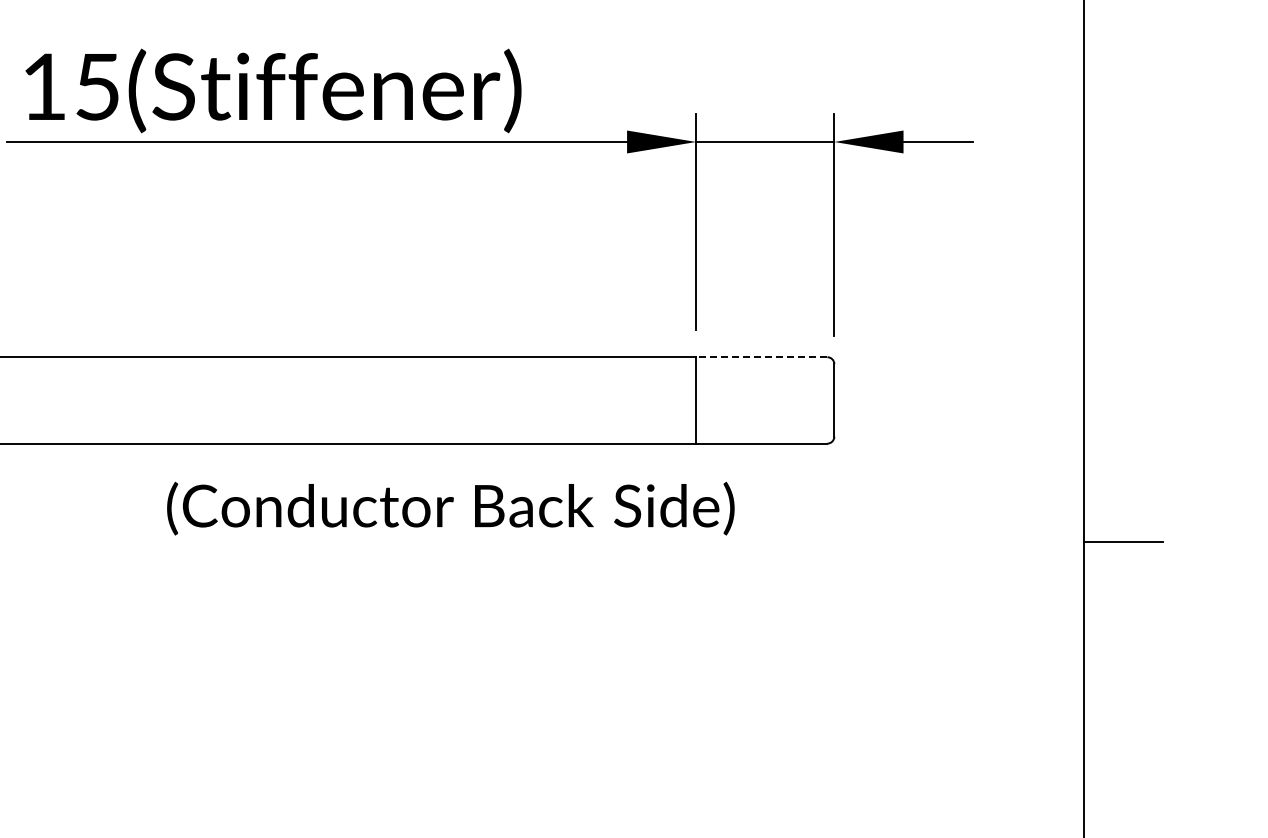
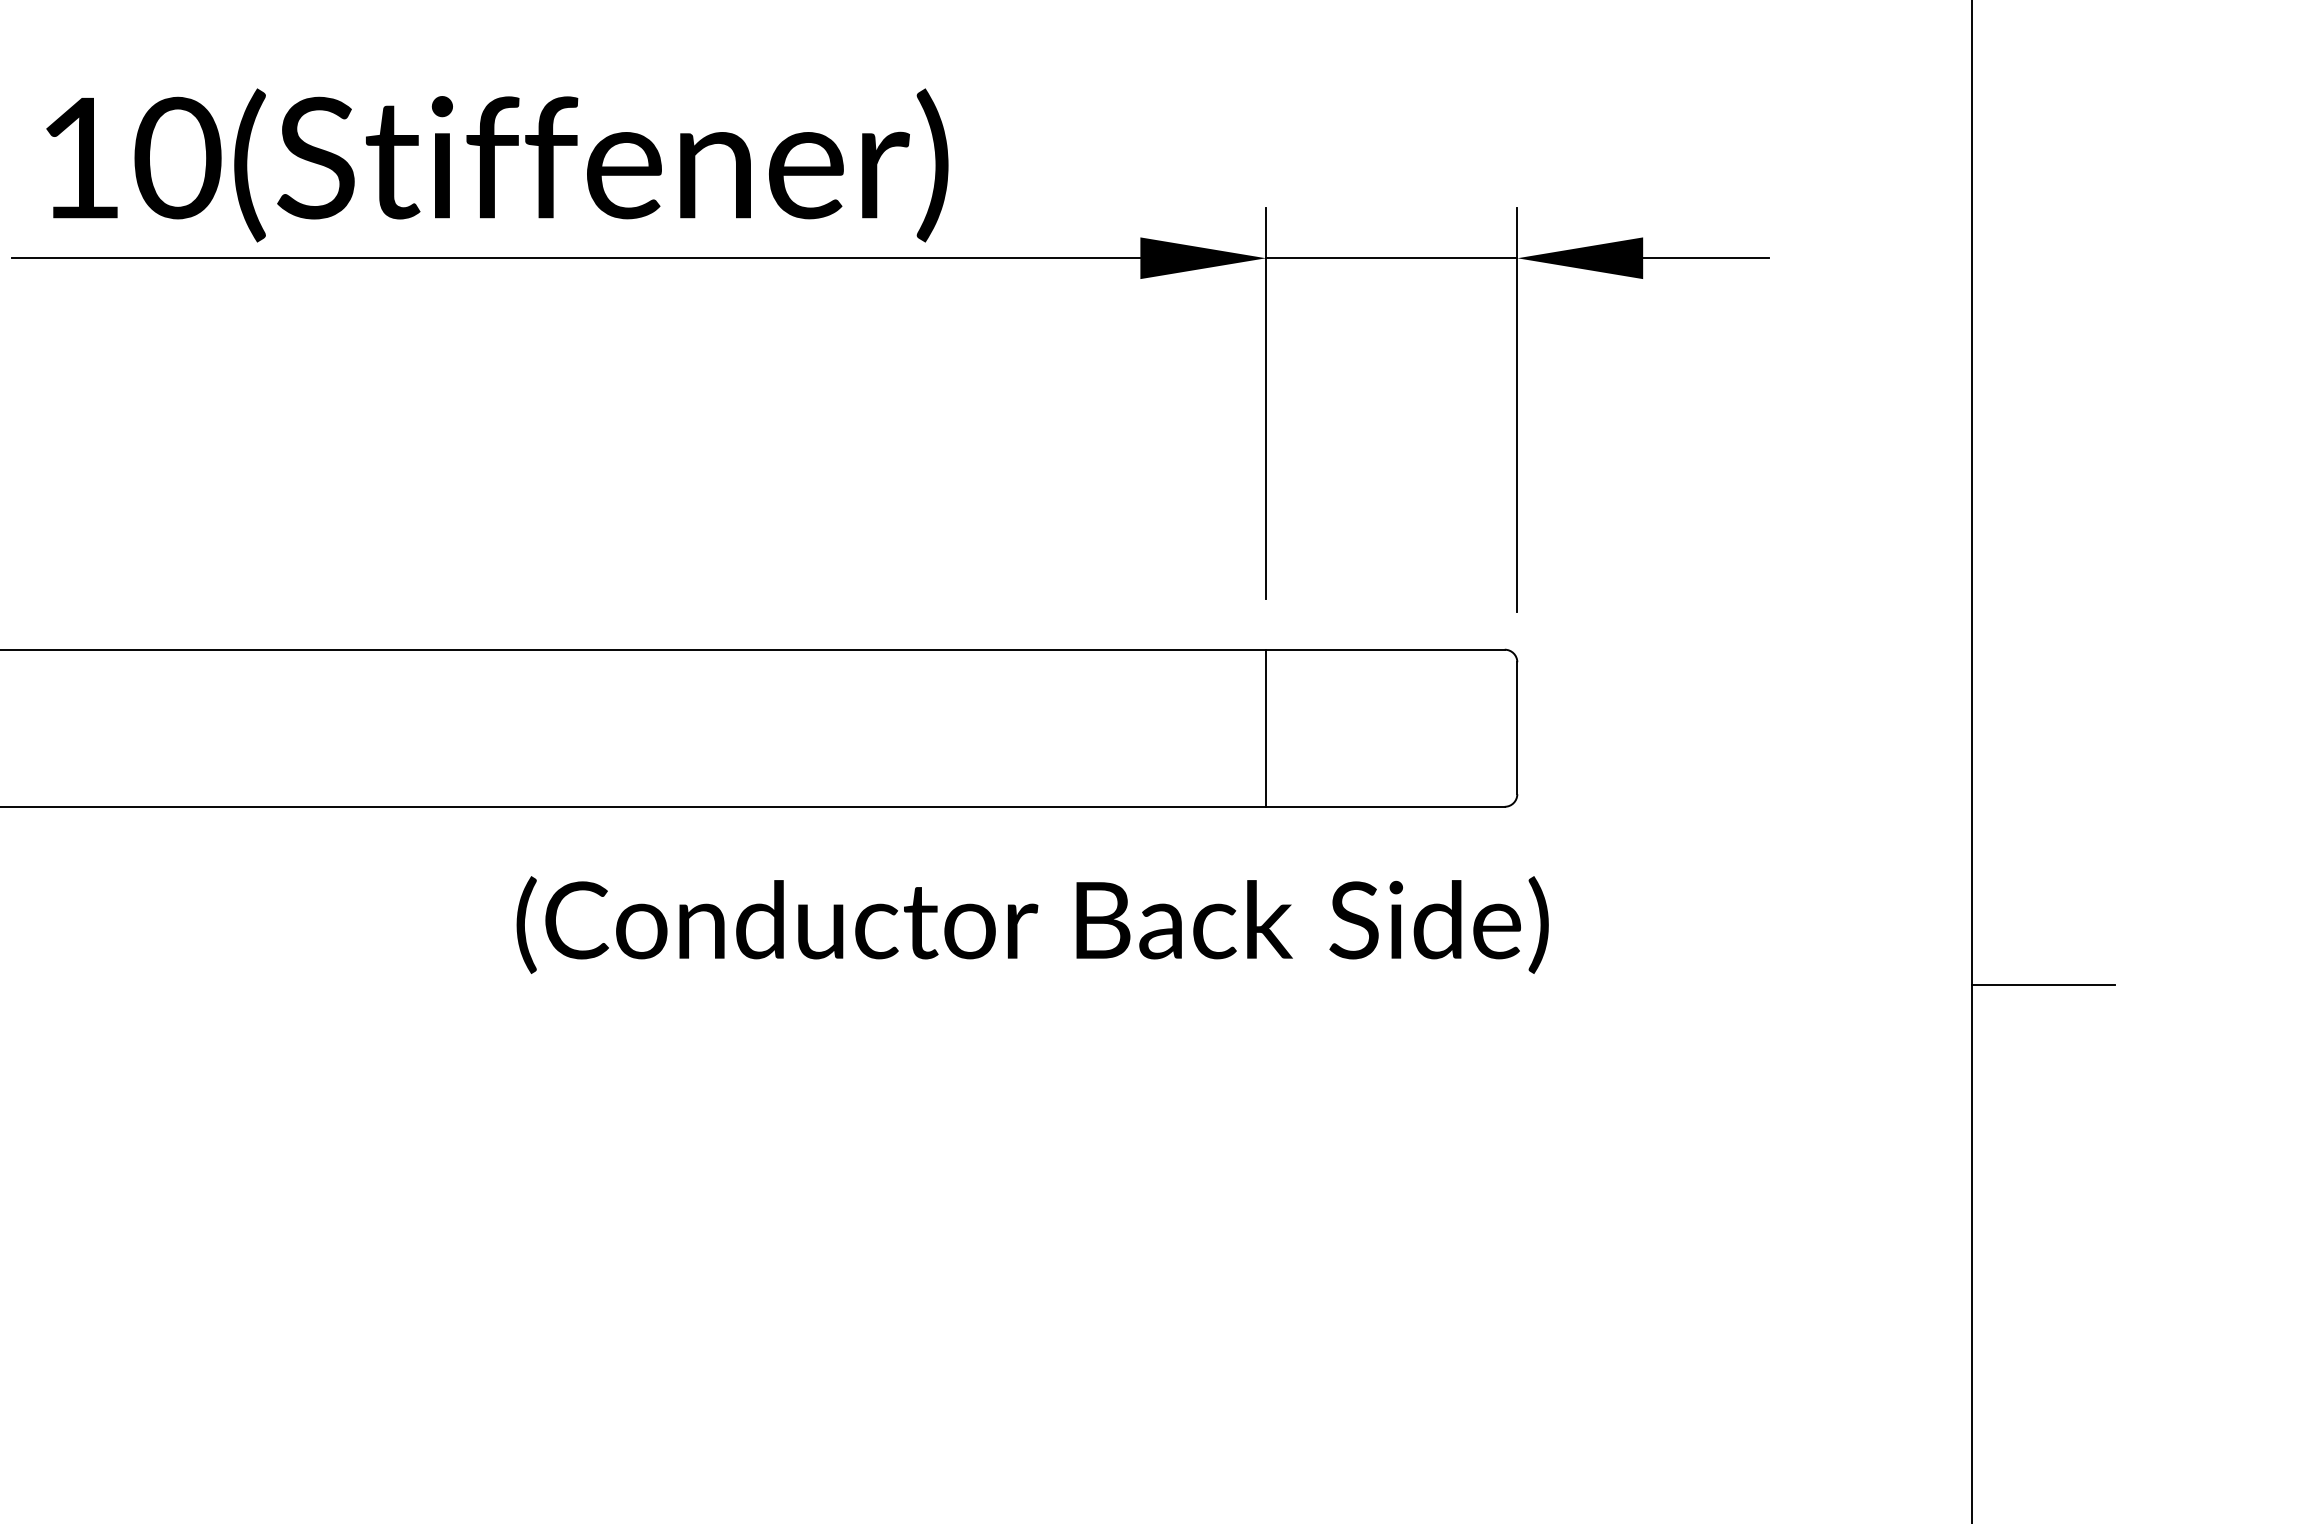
text: (97, 86) -> (177, 157), 15(Stiffener) -> 10(Stiffener)
line: (761, 357) -> (1384, 650), dashed -> solid
text: (450, 508) -> (1032, 924), moved

